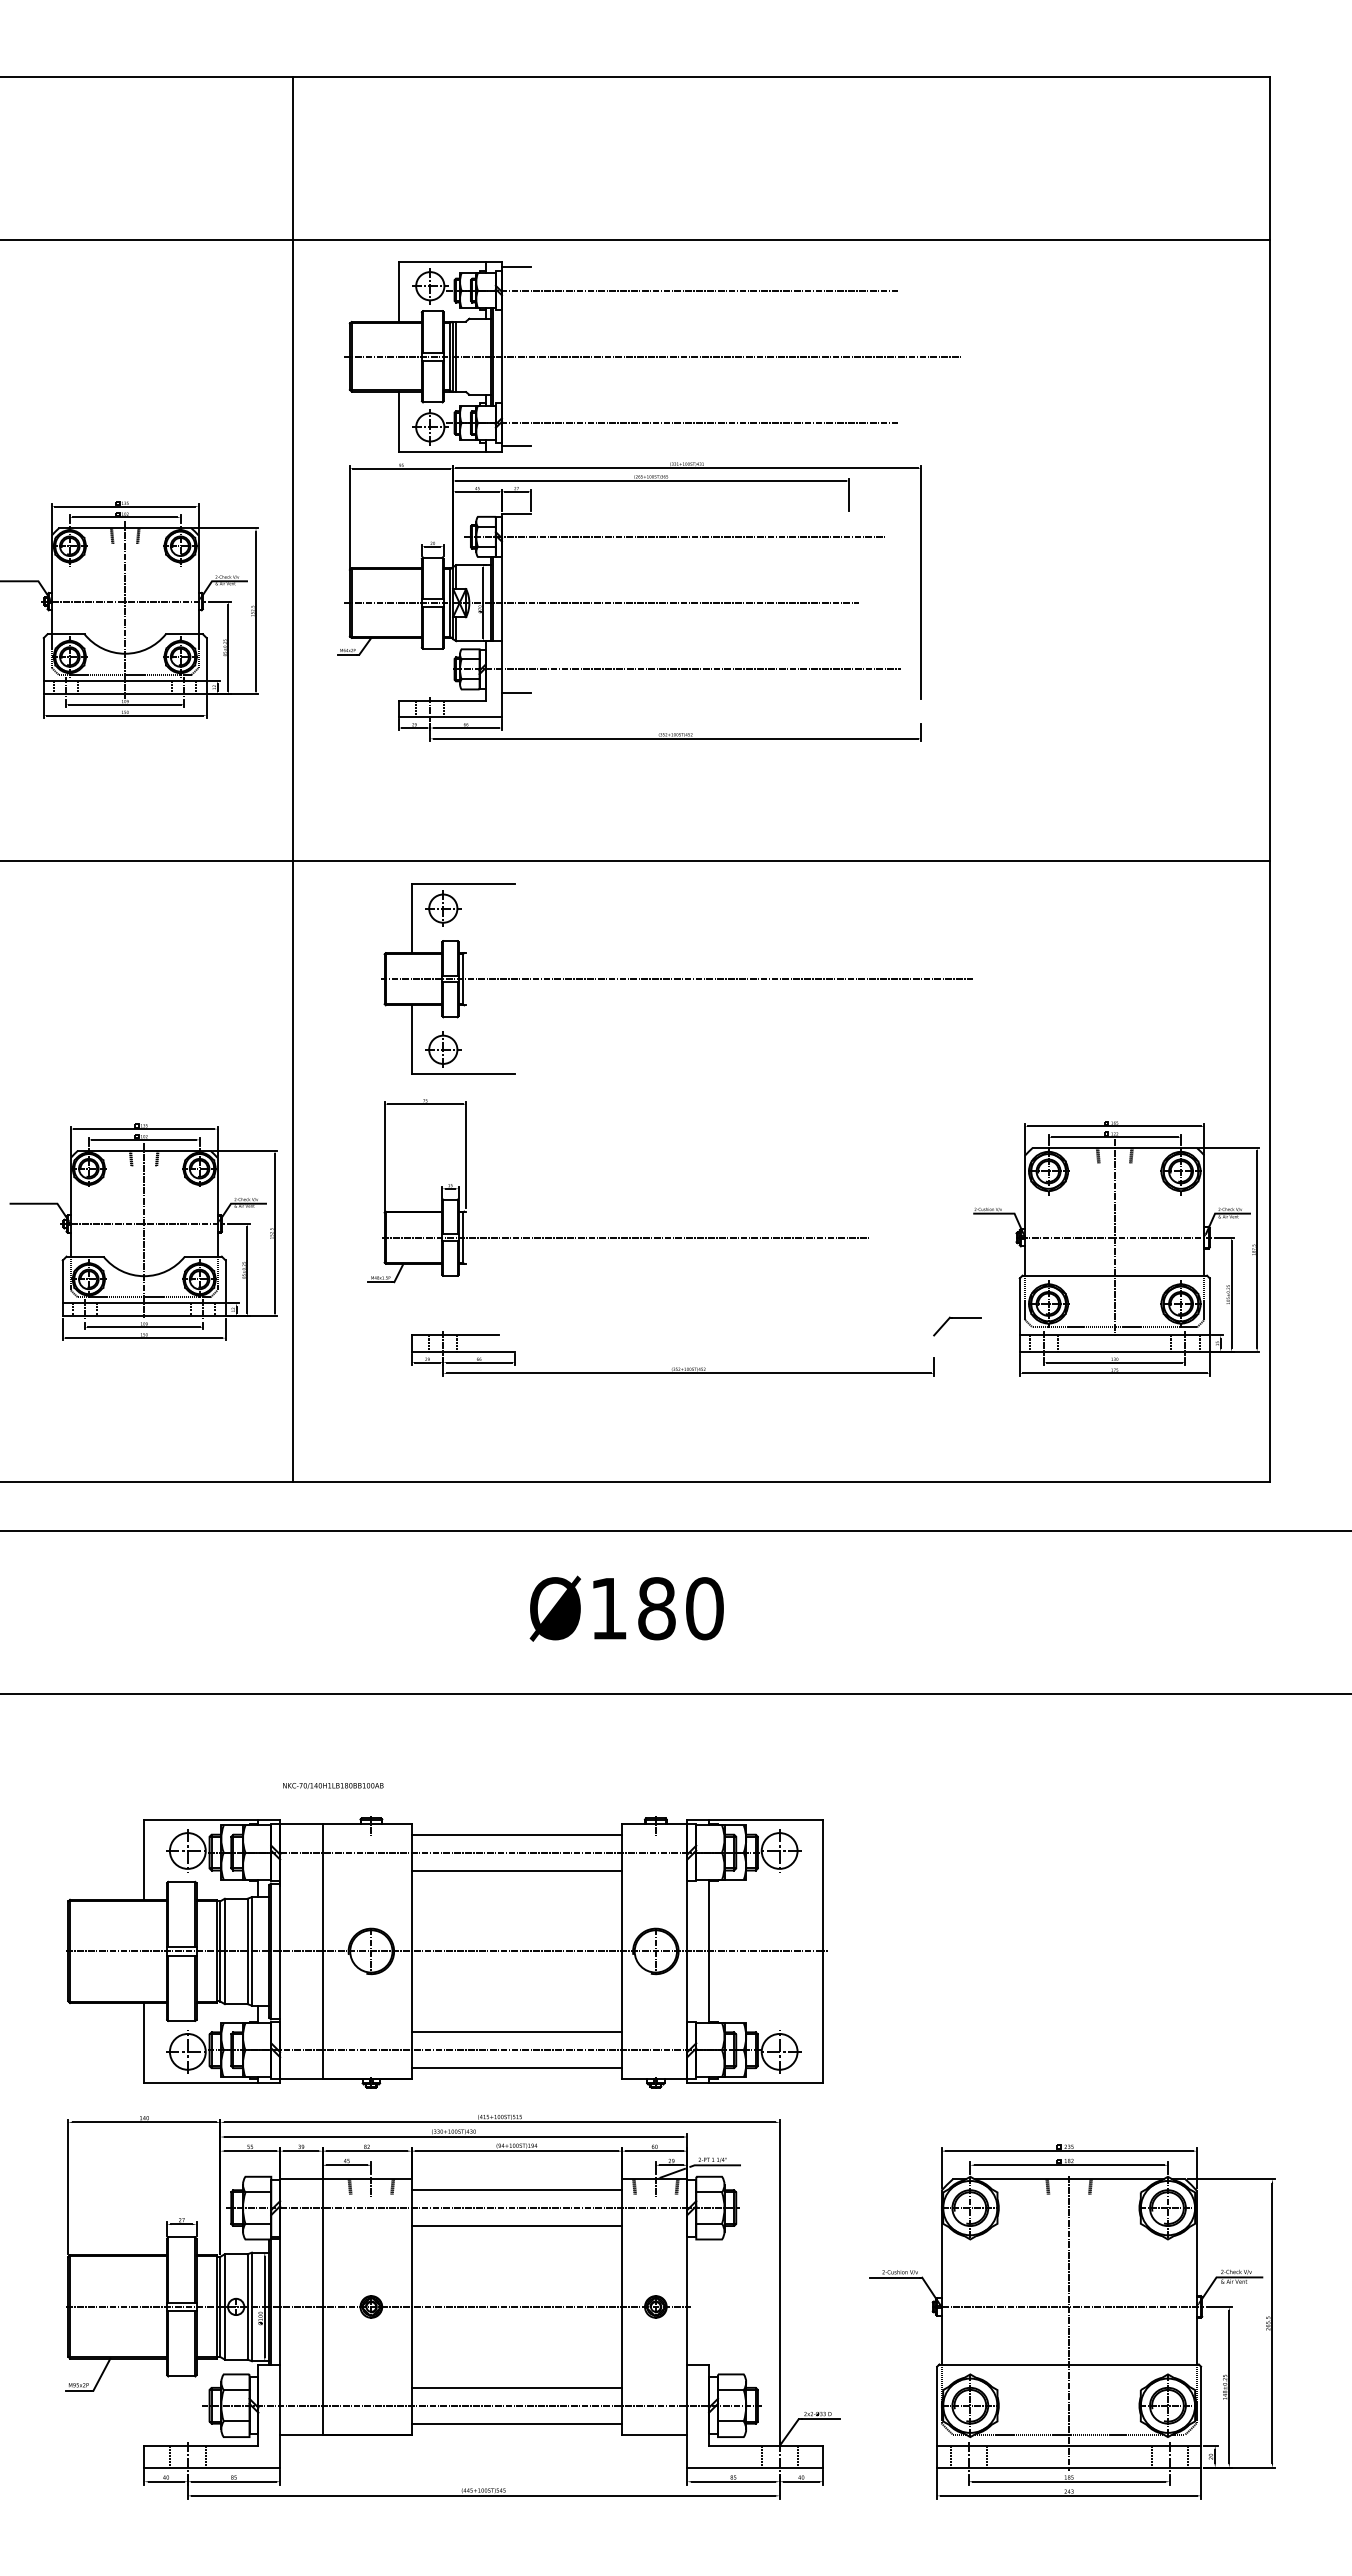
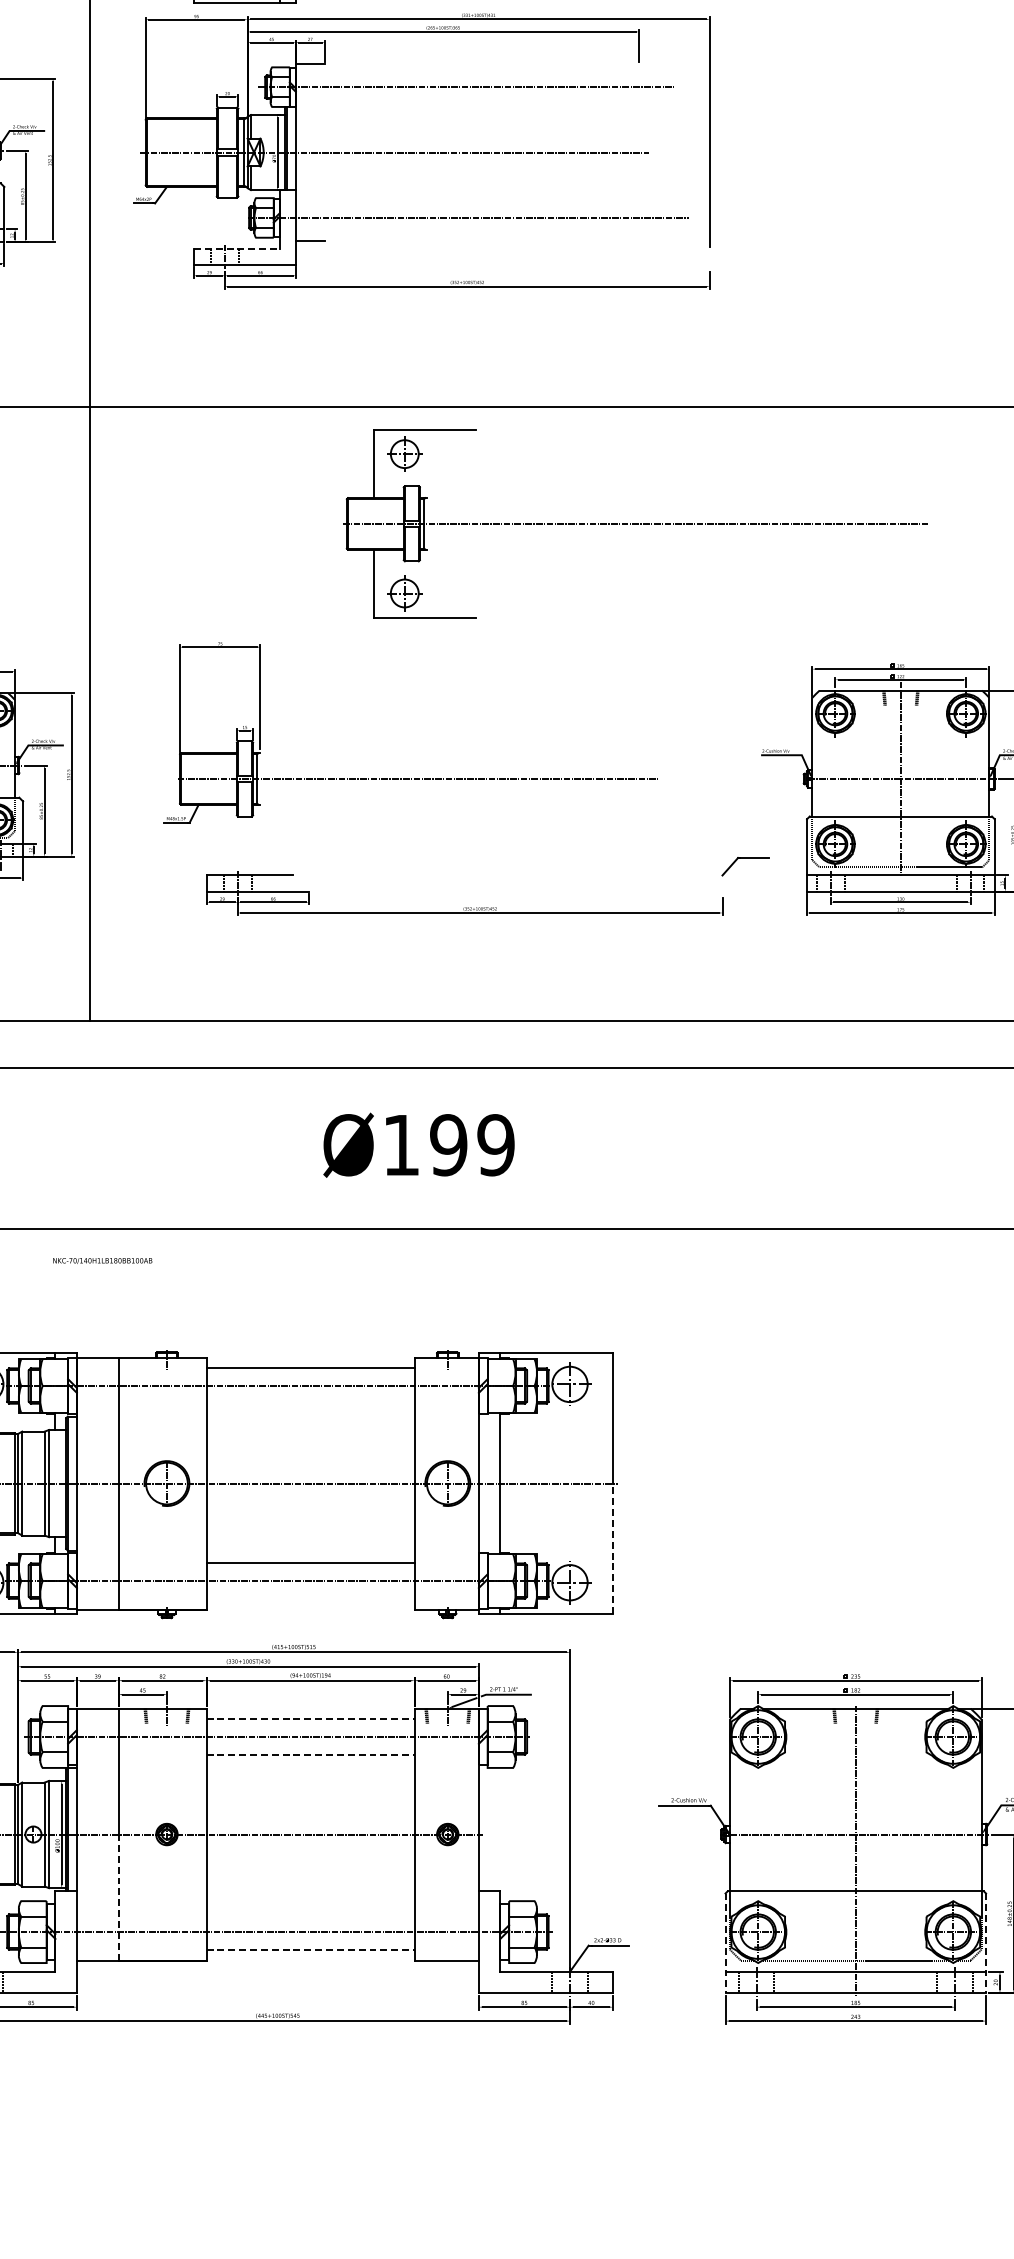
line: (442, 700) -> (237, 248), solid -> dashed
part: (676, 978) -> (635, 523), moved
text: (680, 1608) -> (472, 1145), Ø180 -> Ø199
text: (333, 1785) -> (102, 1260), moved
line: (516, 1870) -> (310, 1403), removed
line: (823, 2017) -> (613, 1548), solid -> dashed
line: (516, 2068) -> (310, 1599), removed
line: (517, 2190) -> (311, 1719), solid -> dashed
line: (517, 2226) -> (311, 1755), solid -> dashed
line: (322, 2370) -> (118, 1897), solid -> dashed
line: (516, 2387) -> (310, 1914), removed
line: (937, 2417) -> (725, 1943), solid -> dashed
line: (1201, 2417) -> (986, 1943), solid -> dashed
line: (517, 2423) -> (311, 1949), solid -> dashed

